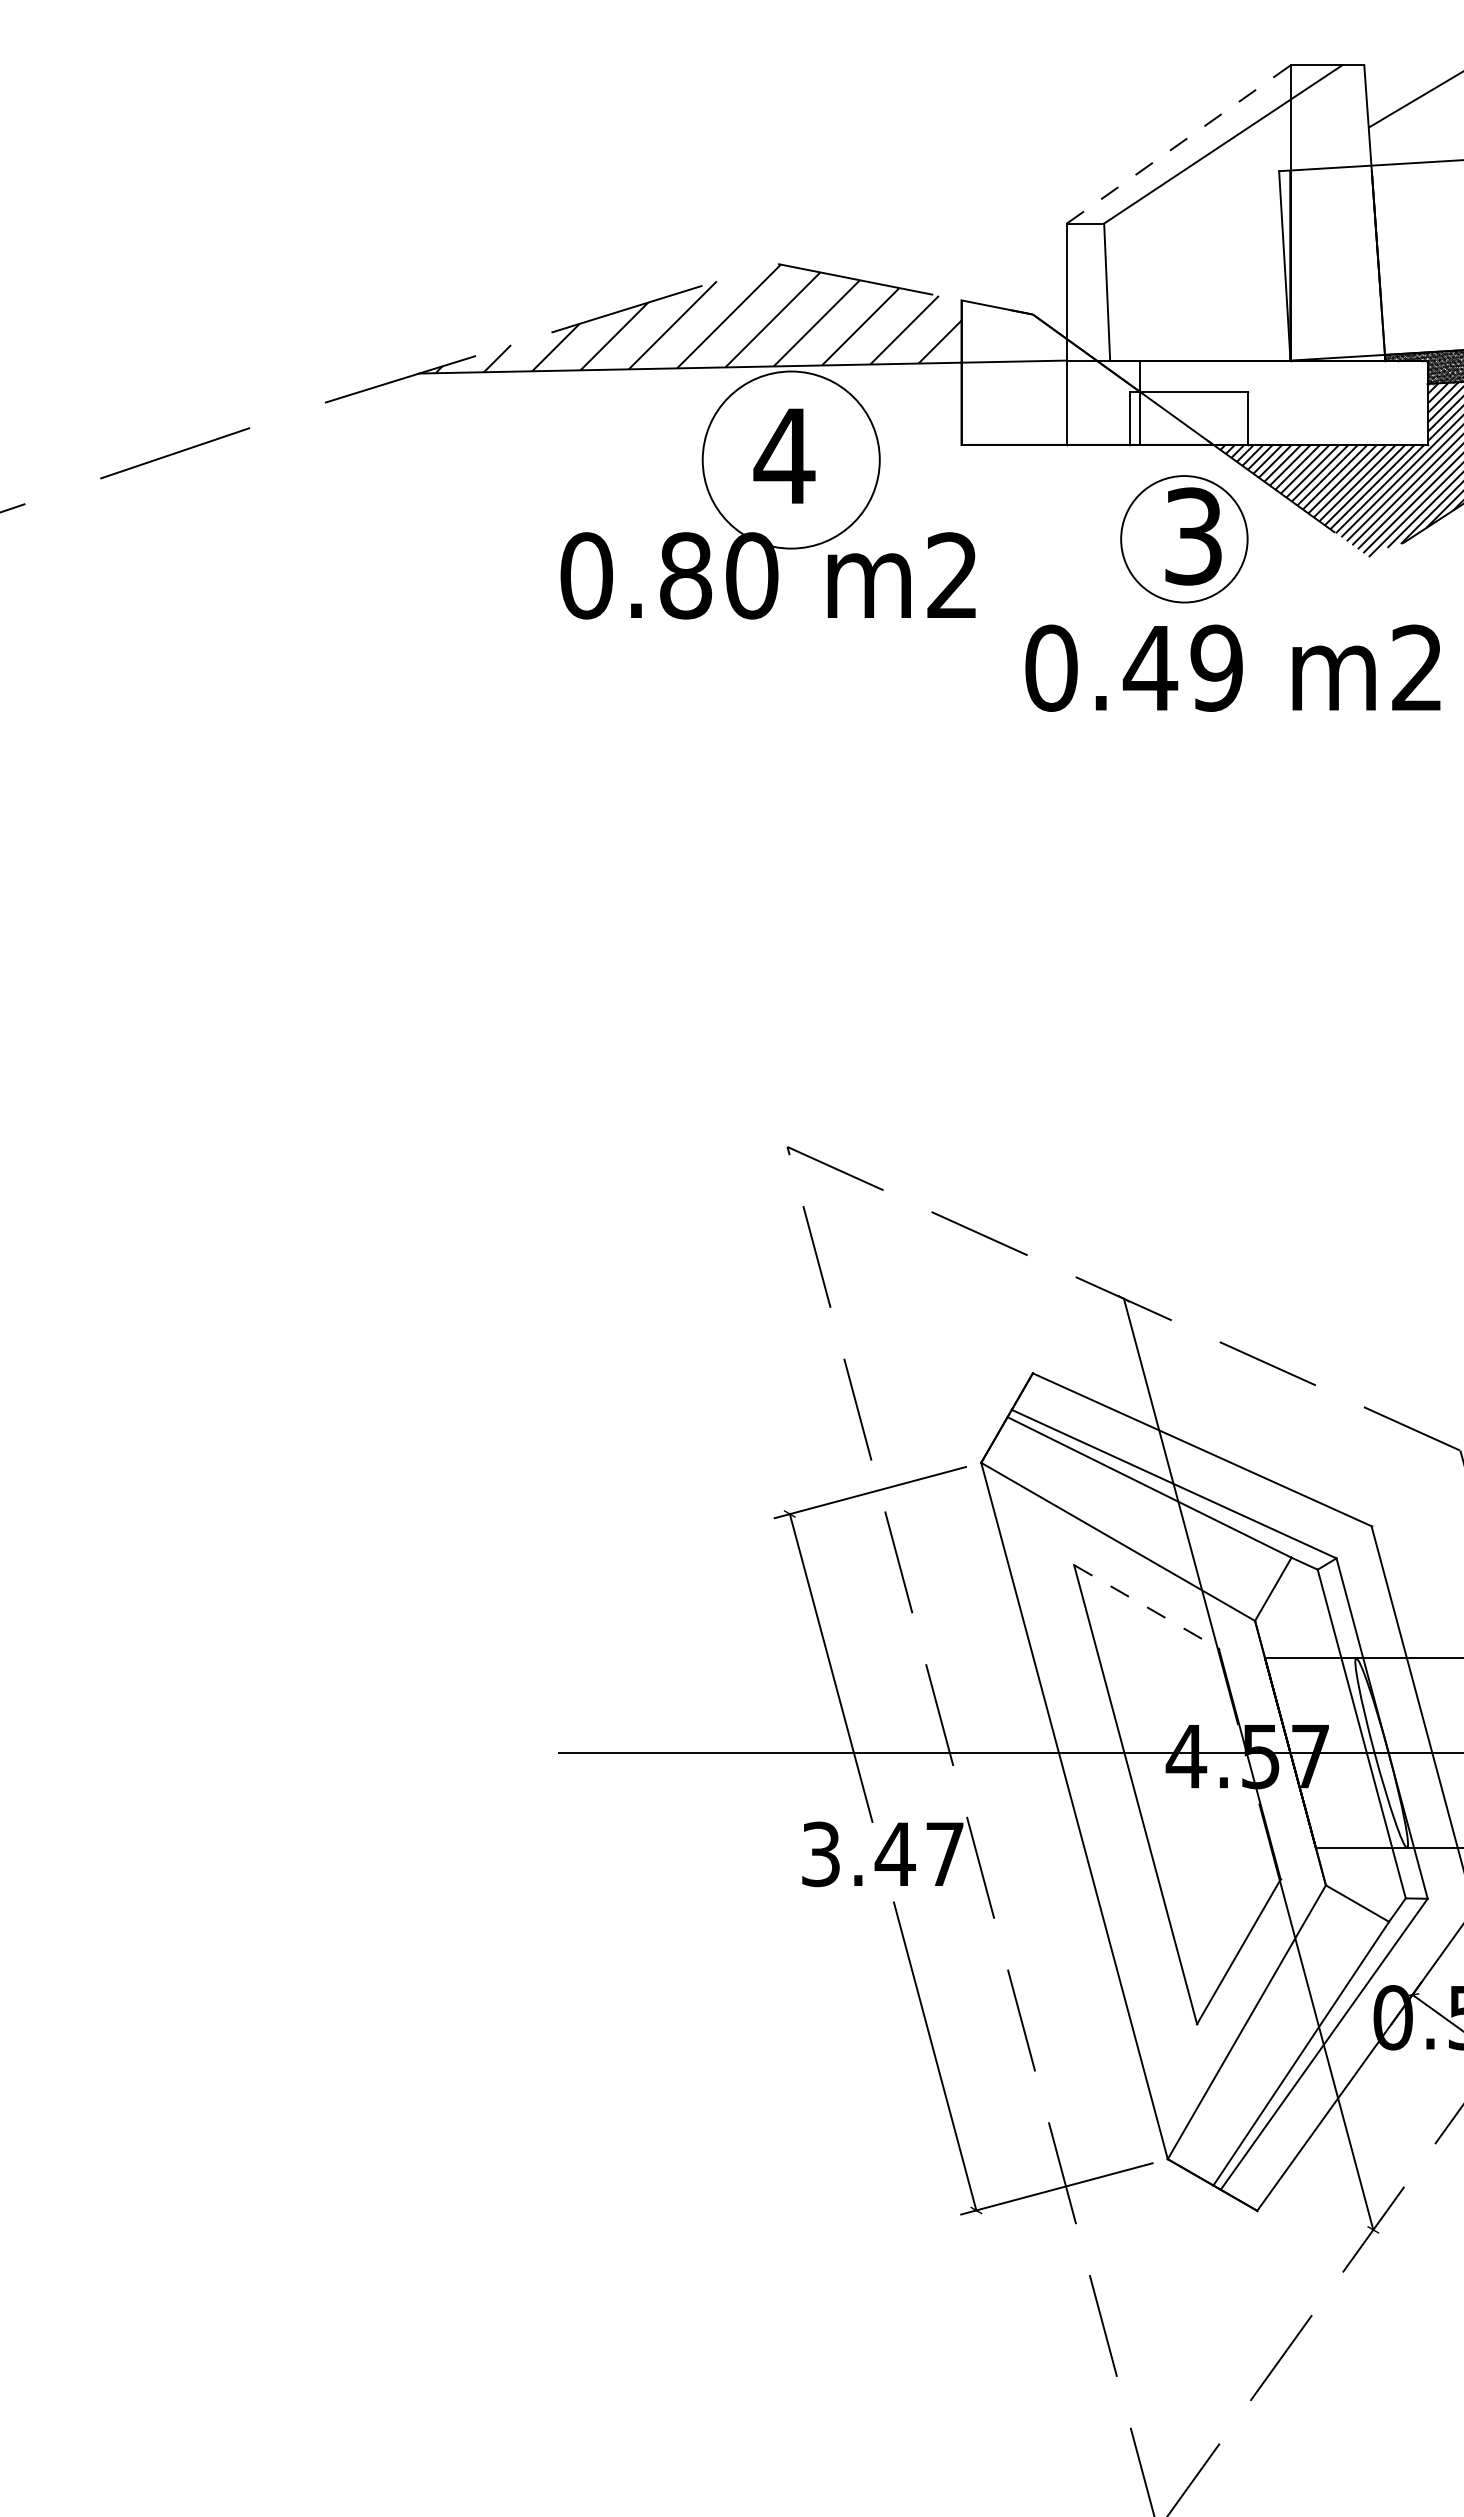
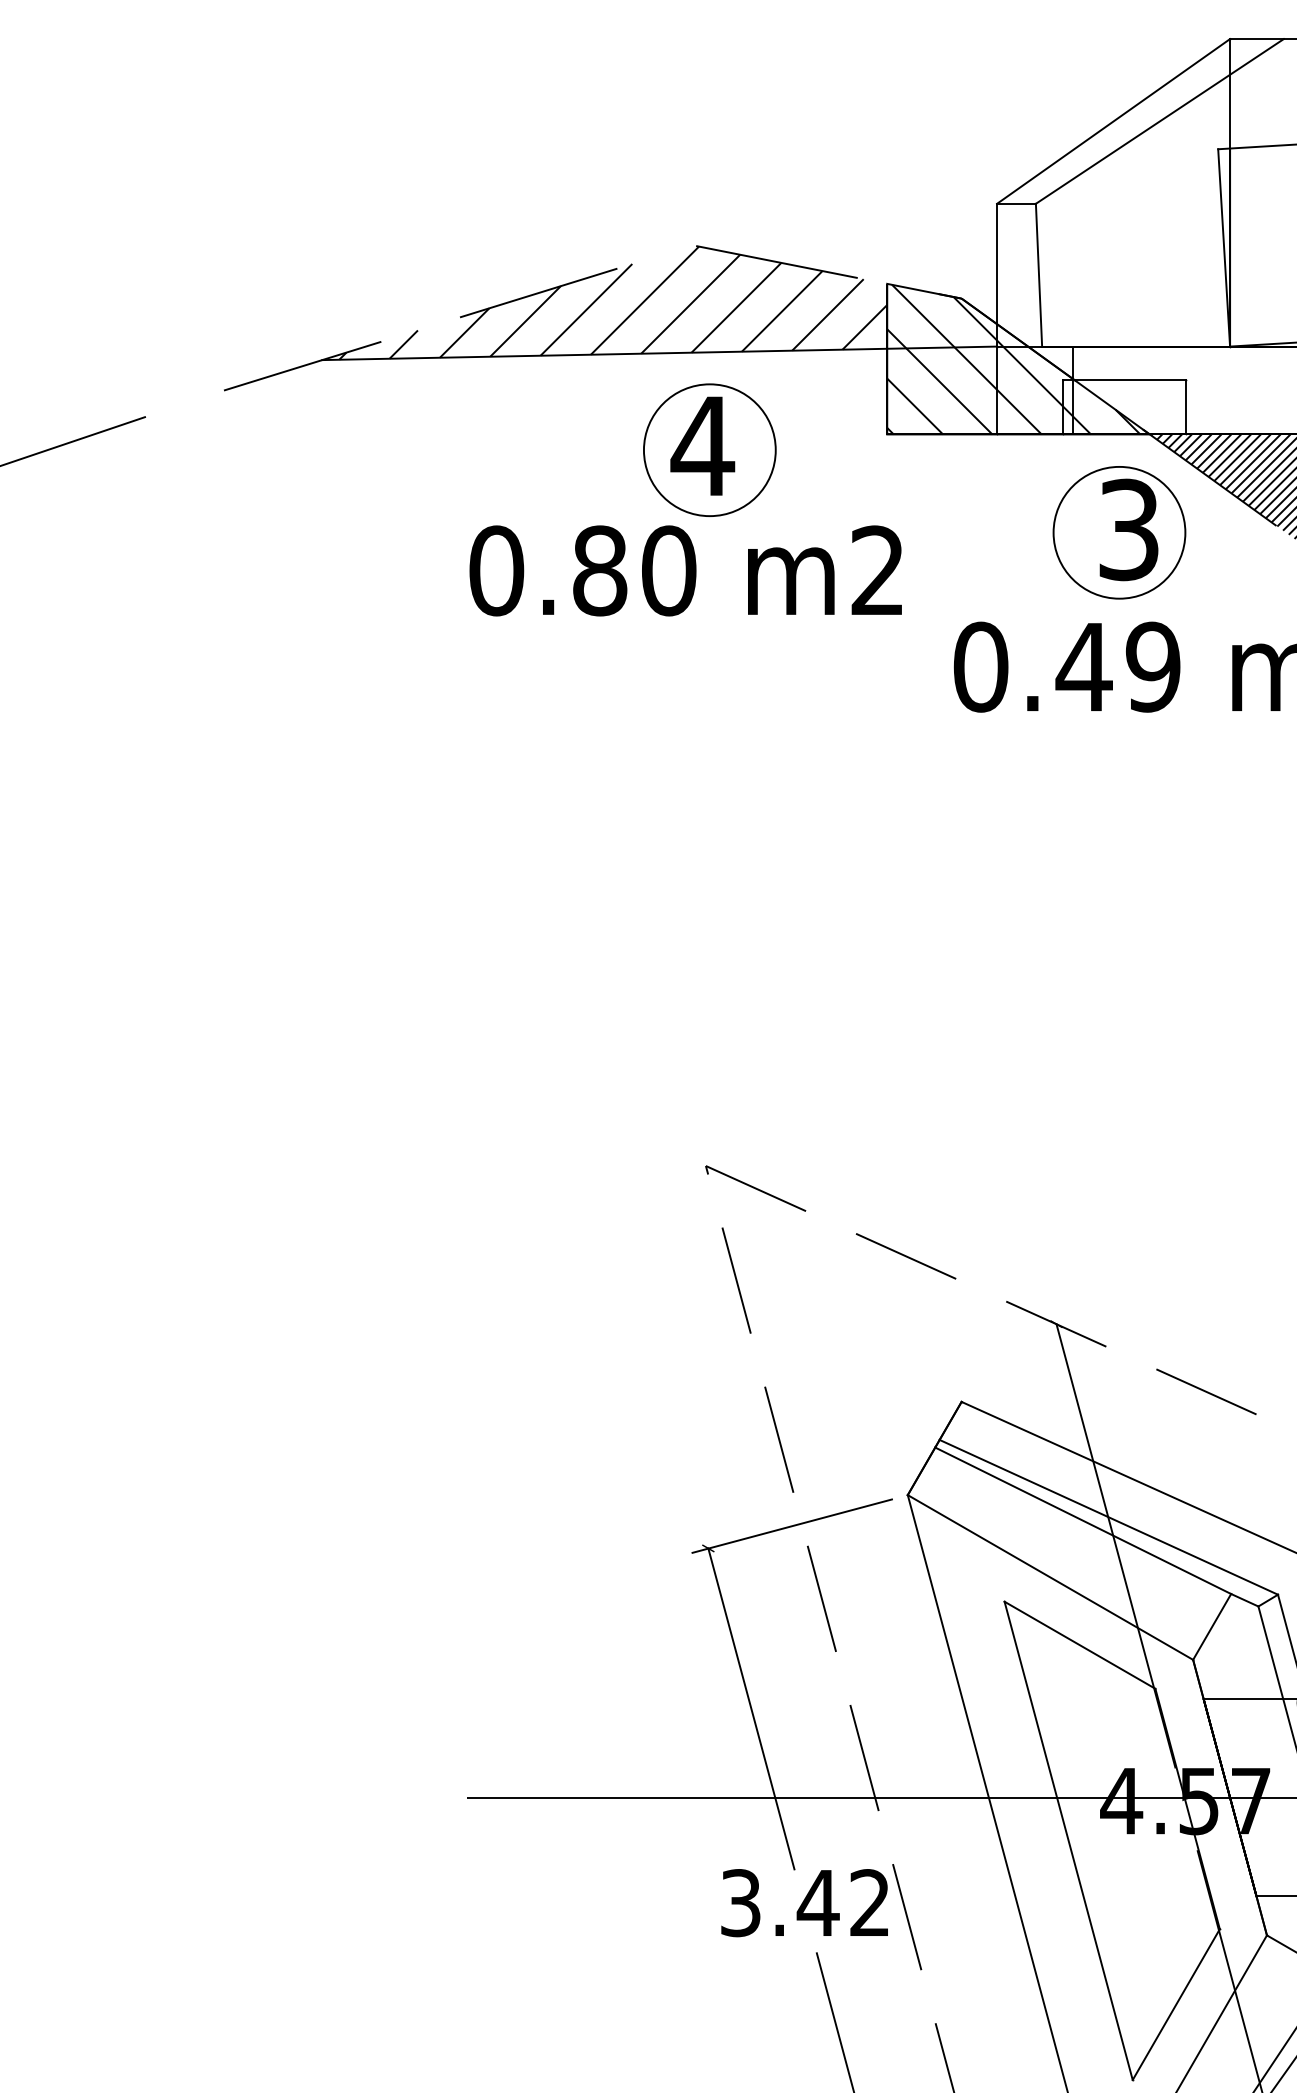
line: (1178, 144) -> (1113, 121), dashed -> solid
hatch: (1082, 372) -> (1013, 359), added
circle: (791, 459) -> (710, 449), size x0.71
line: (1146, 1606) -> (1080, 1644), dashed -> solid
text: (944, 1853) -> (869, 1902), 3.47 -> 3.42

